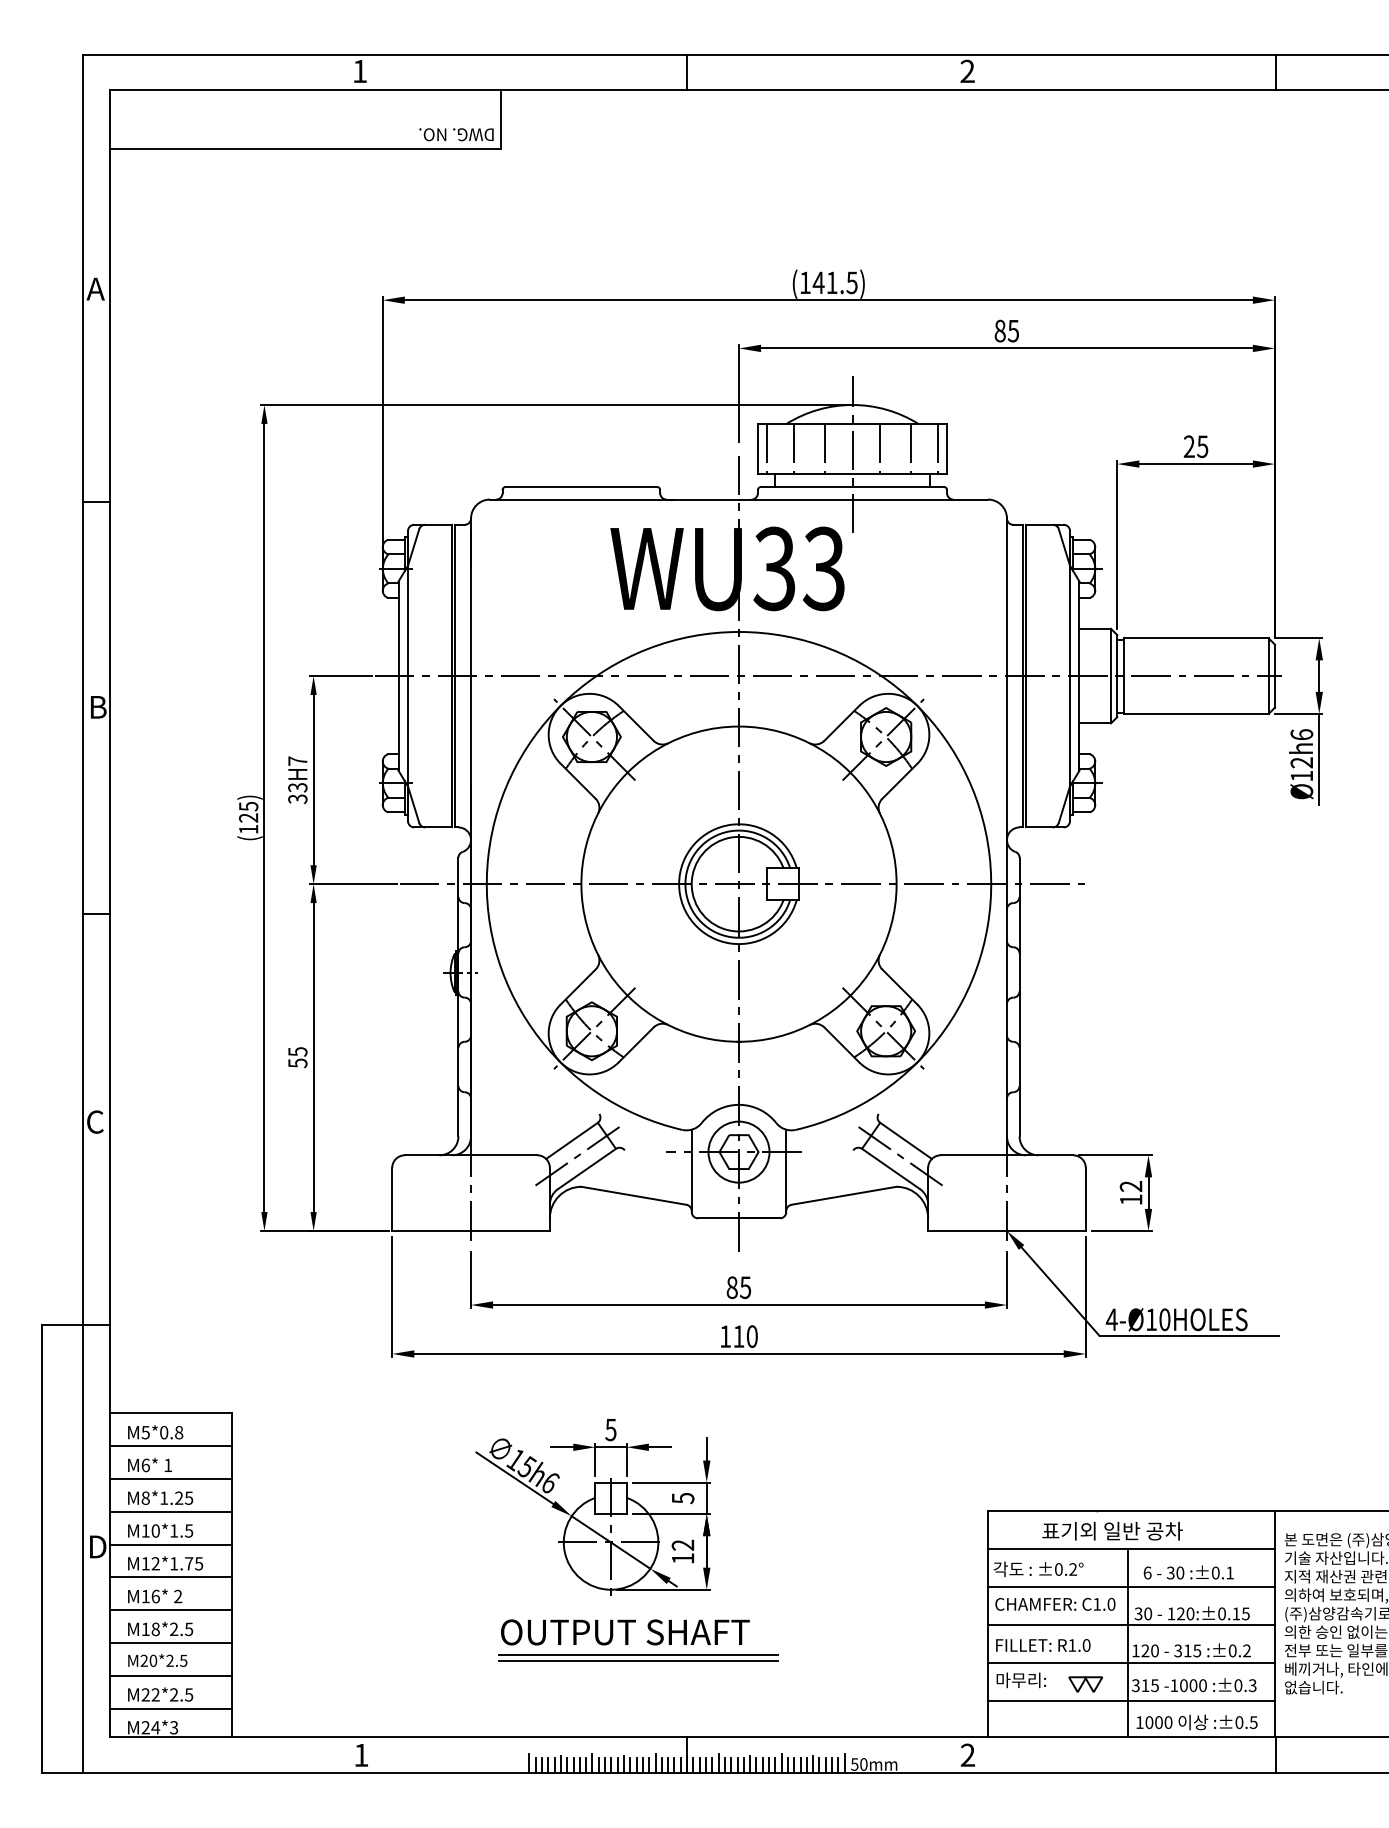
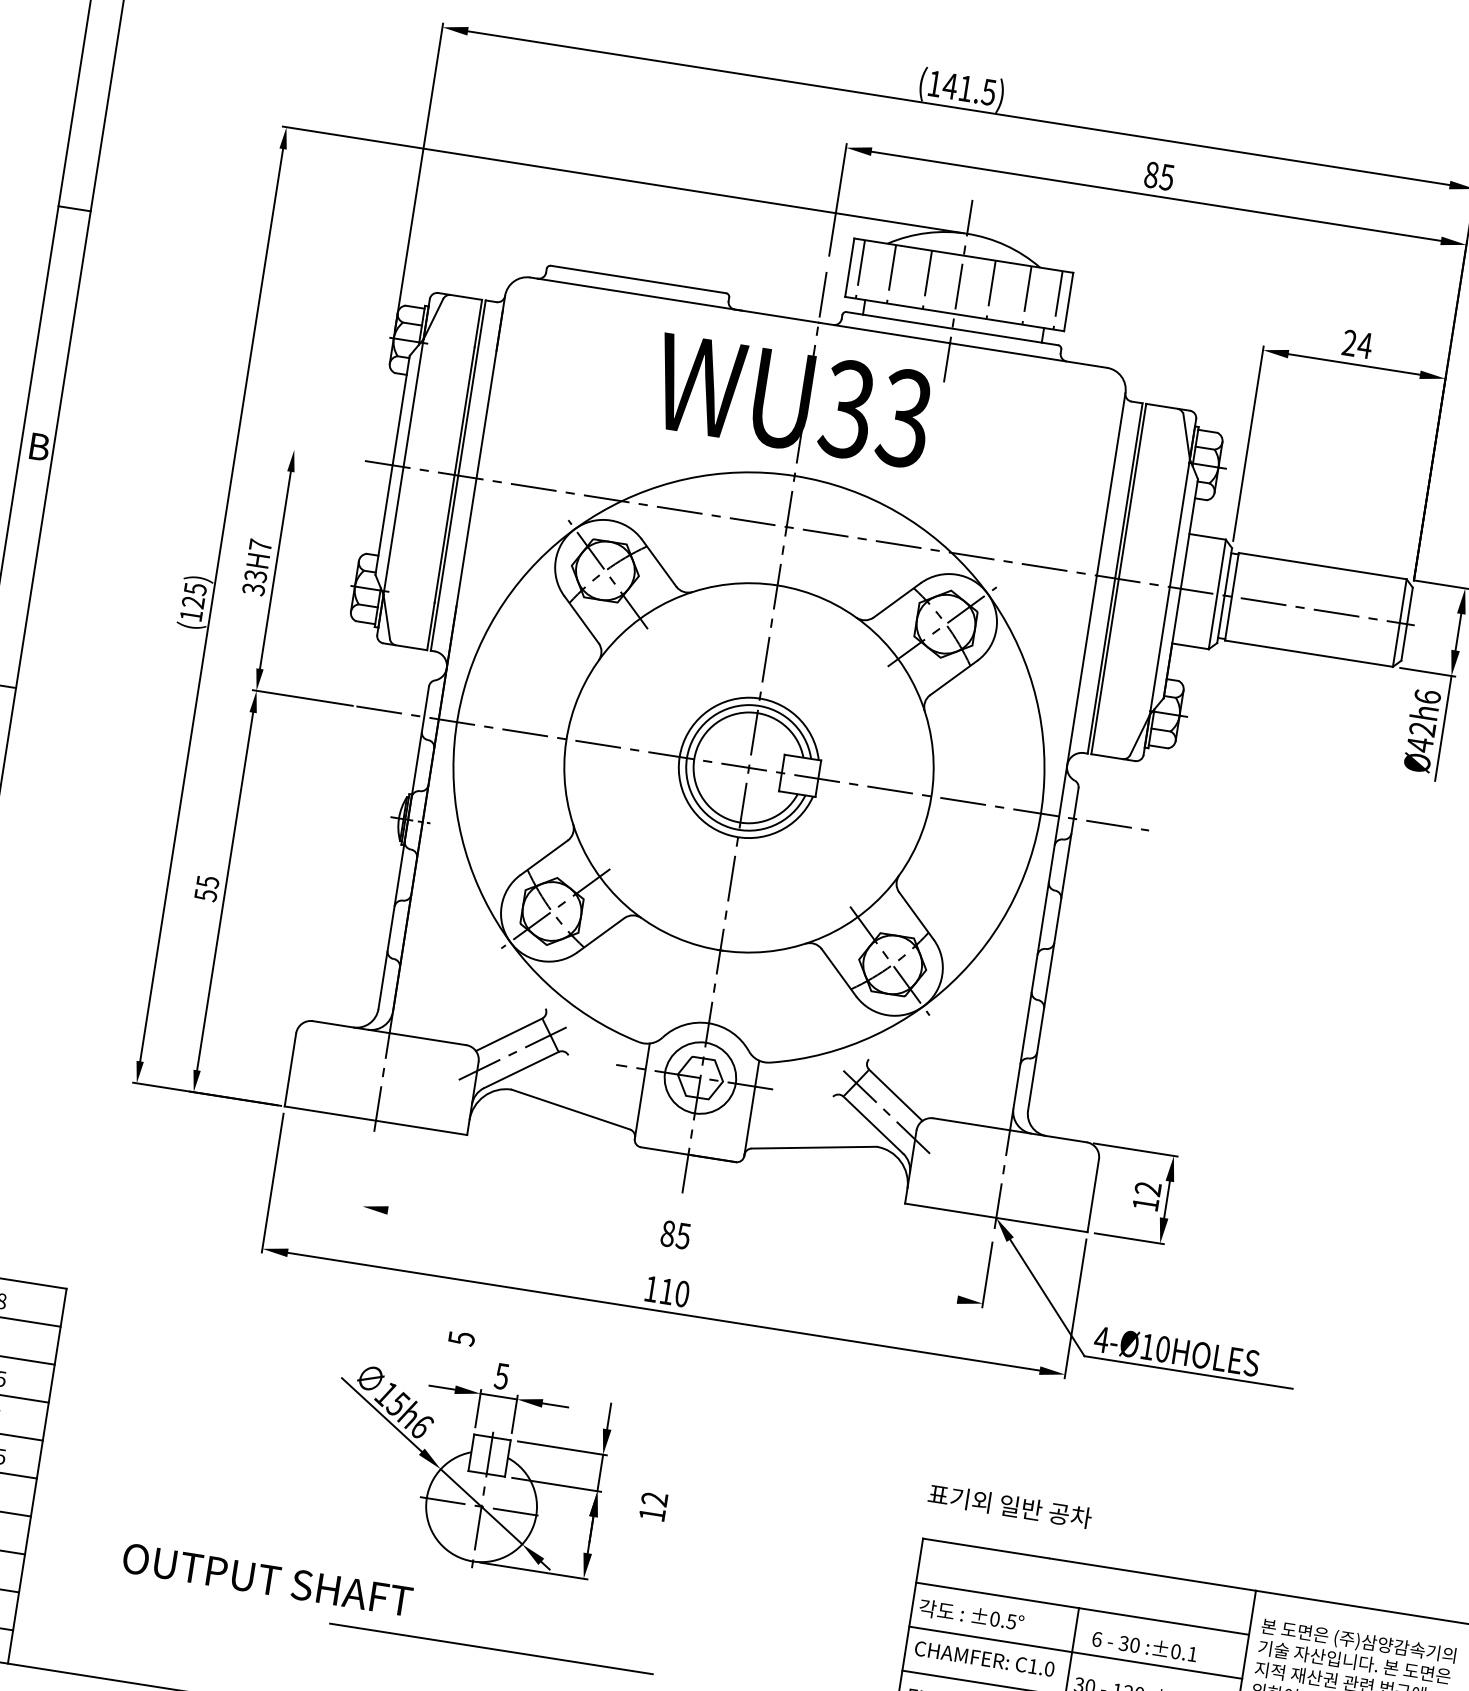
text: (1202, 446) -> (1364, 345), 25 -> 24
line: (340, 676) -> (325, 455), removed
text: (1301, 776) -> (1419, 745), Ø12h6 -> Ø42h6
line: (471, 1280) -> (367, 1178), removed
line: (738, 1305) -> (672, 1255), removed
text: (683, 1498) -> (462, 1338), moved
text: (1112, 1530) -> (1010, 1505), moved
text: (682, 1551) -> (652, 1506), moved
text: (1073, 1569) -> (1011, 1621), ±0.2° -> ±0.5°
text: (625, 1632) -> (267, 1580), moved
line: (637, 1654) -> (491, 1641), removed

